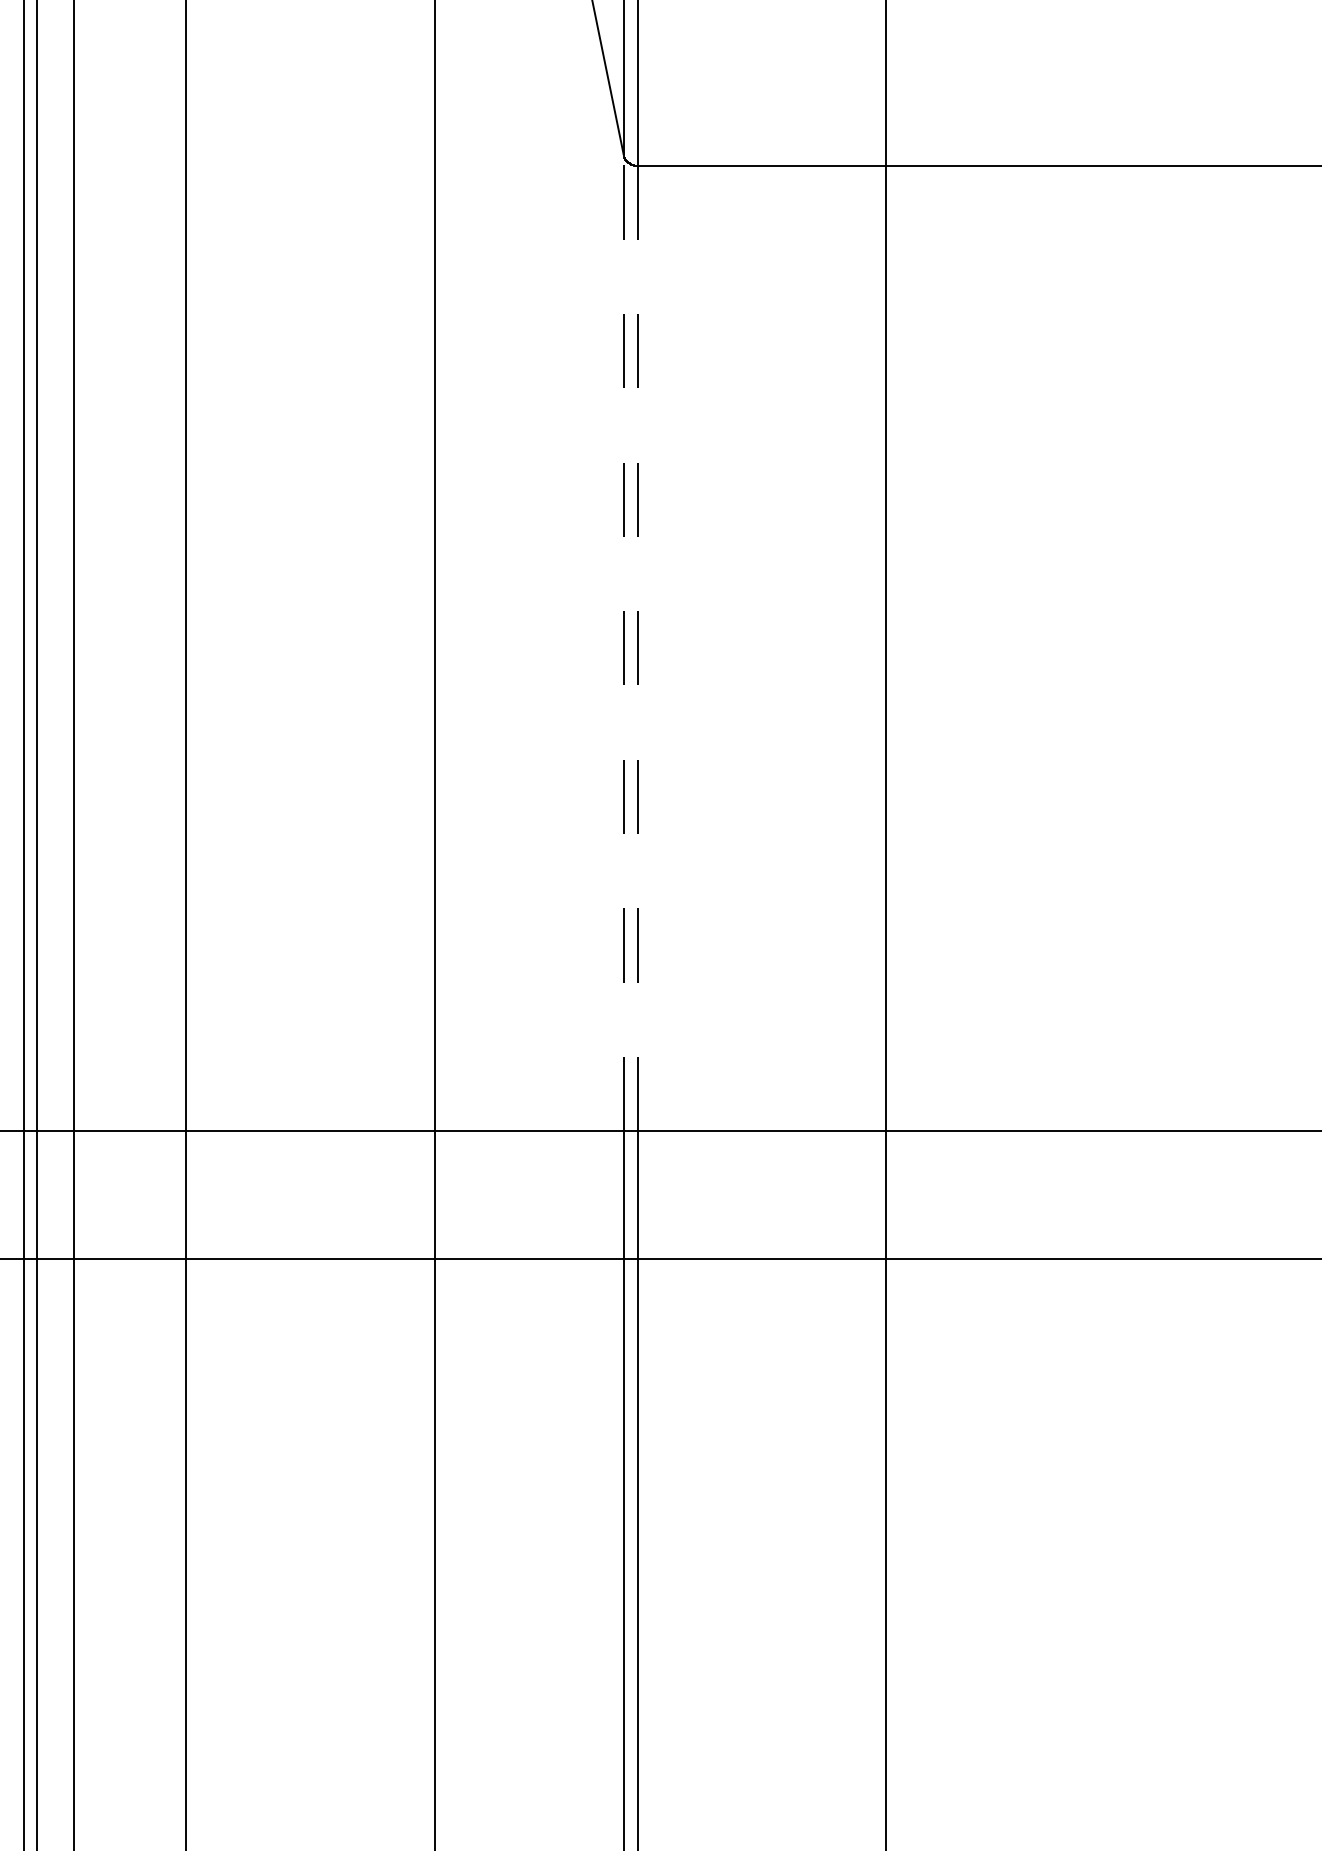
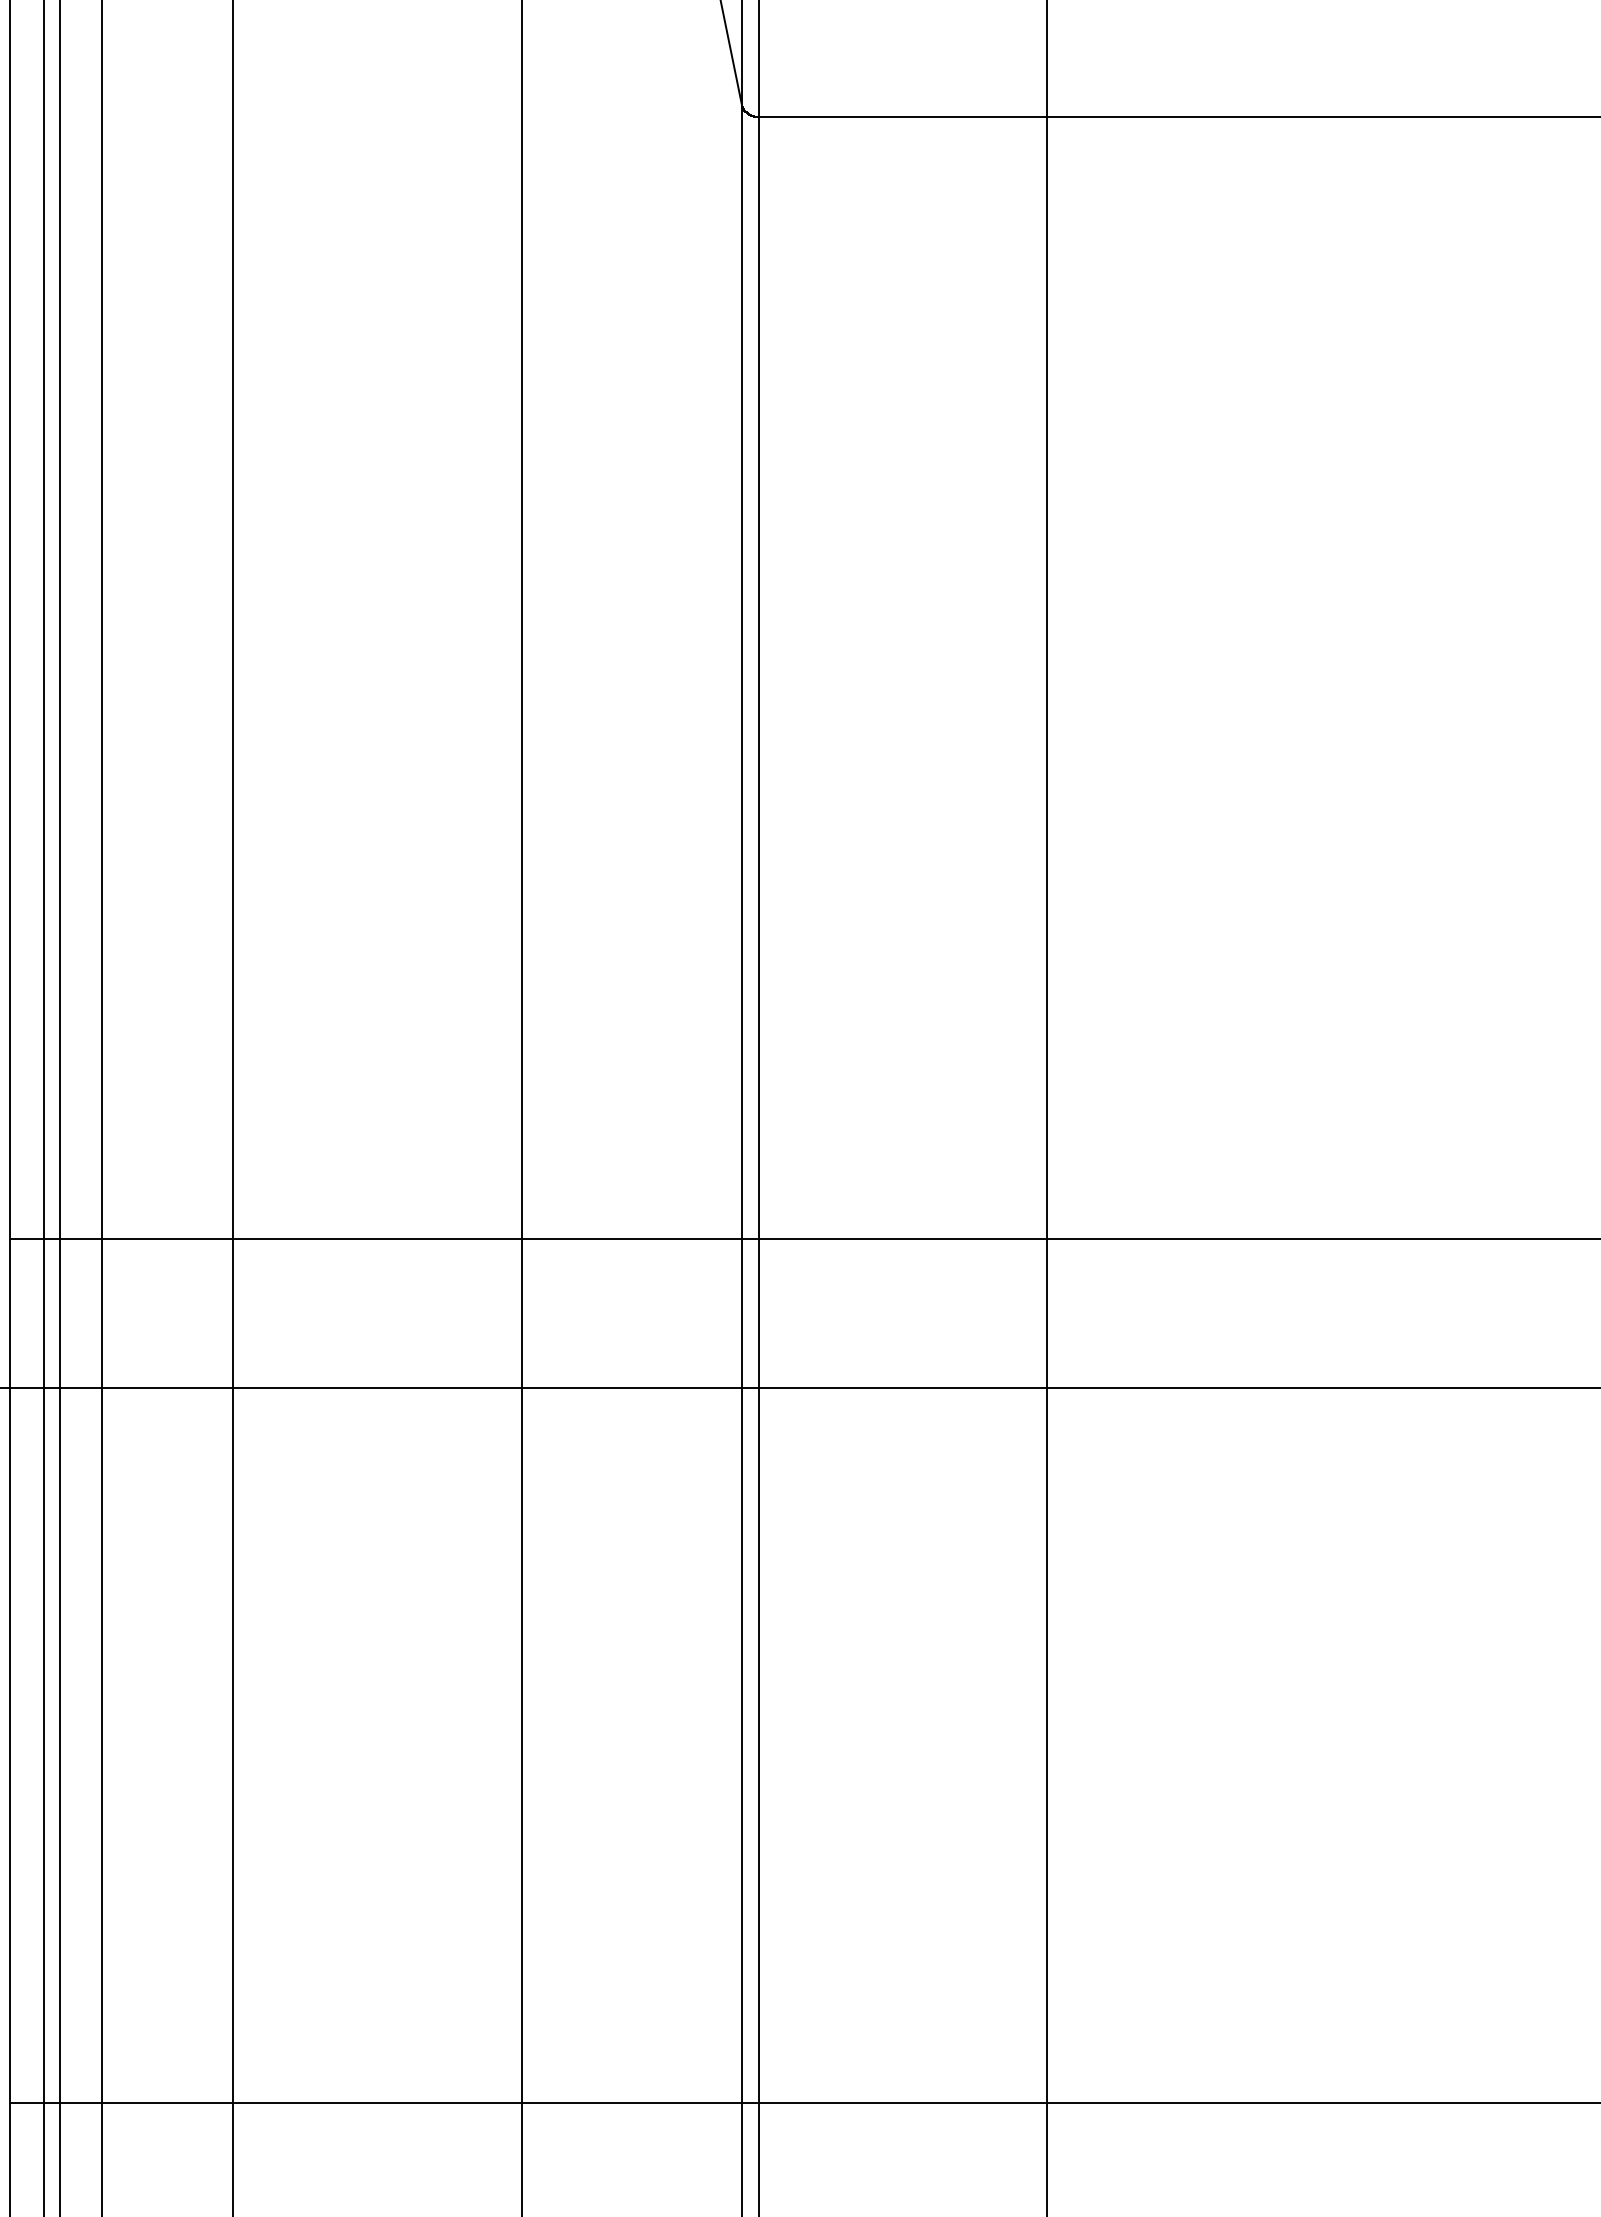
line: (623, 642) -> (741, 671), dashed -> solid
line: (638, 648) -> (758, 677), dashed -> solid

